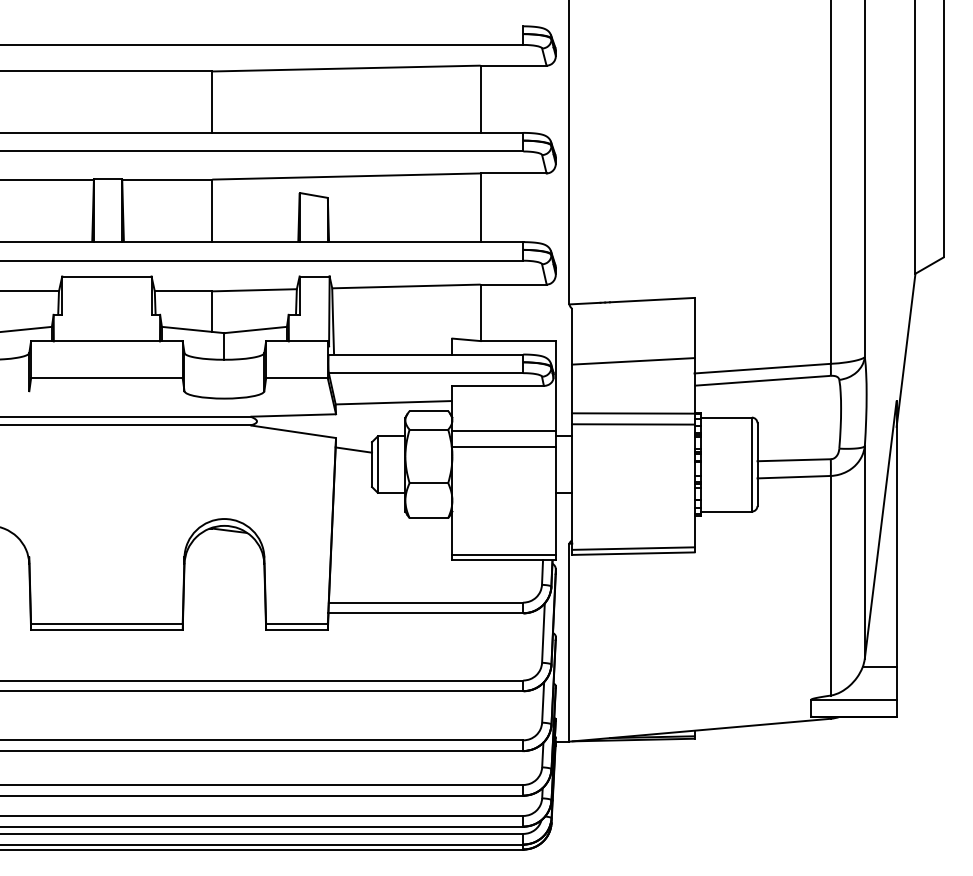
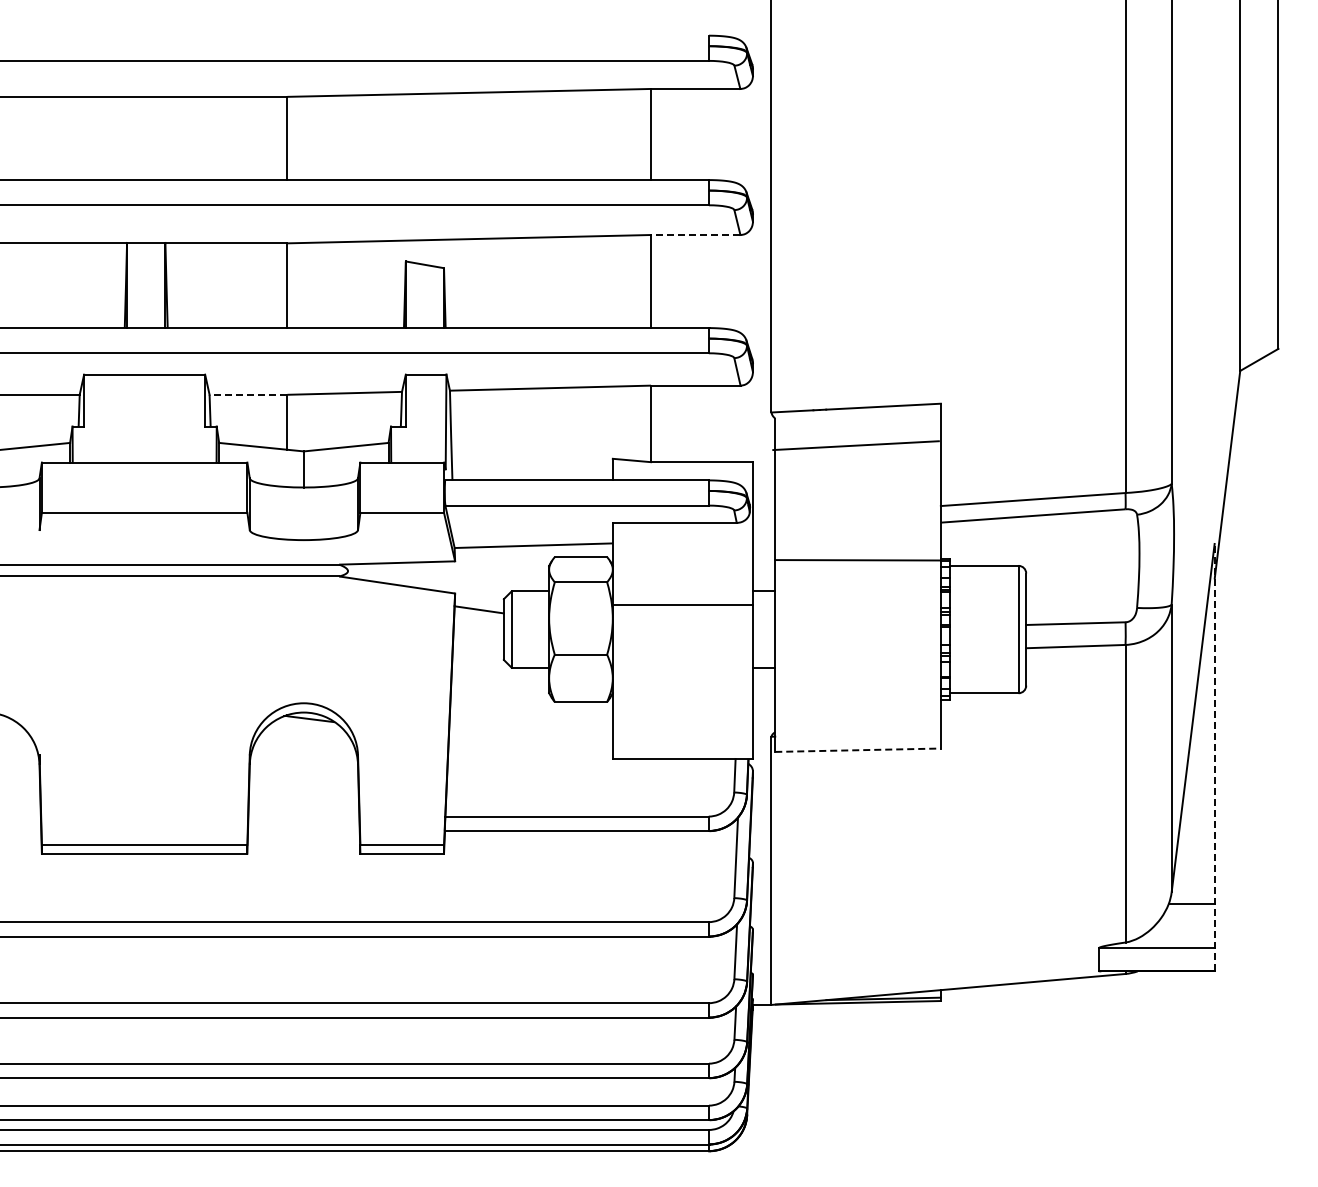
line: (513, 173) -> (695, 235), solid -> dashed
line: (183, 291) -> (248, 394), solid -> dashed
line: (632, 361) -> (855, 445), moved
line: (632, 423) -> (857, 574), removed
line: (503, 430) -> (682, 583), removed
line: (632, 548) -> (857, 743), removed
line: (633, 553) -> (858, 750), solid -> dashed
line: (503, 555) -> (682, 752), removed
line: (896, 558) -> (1214, 756), solid -> dashed

